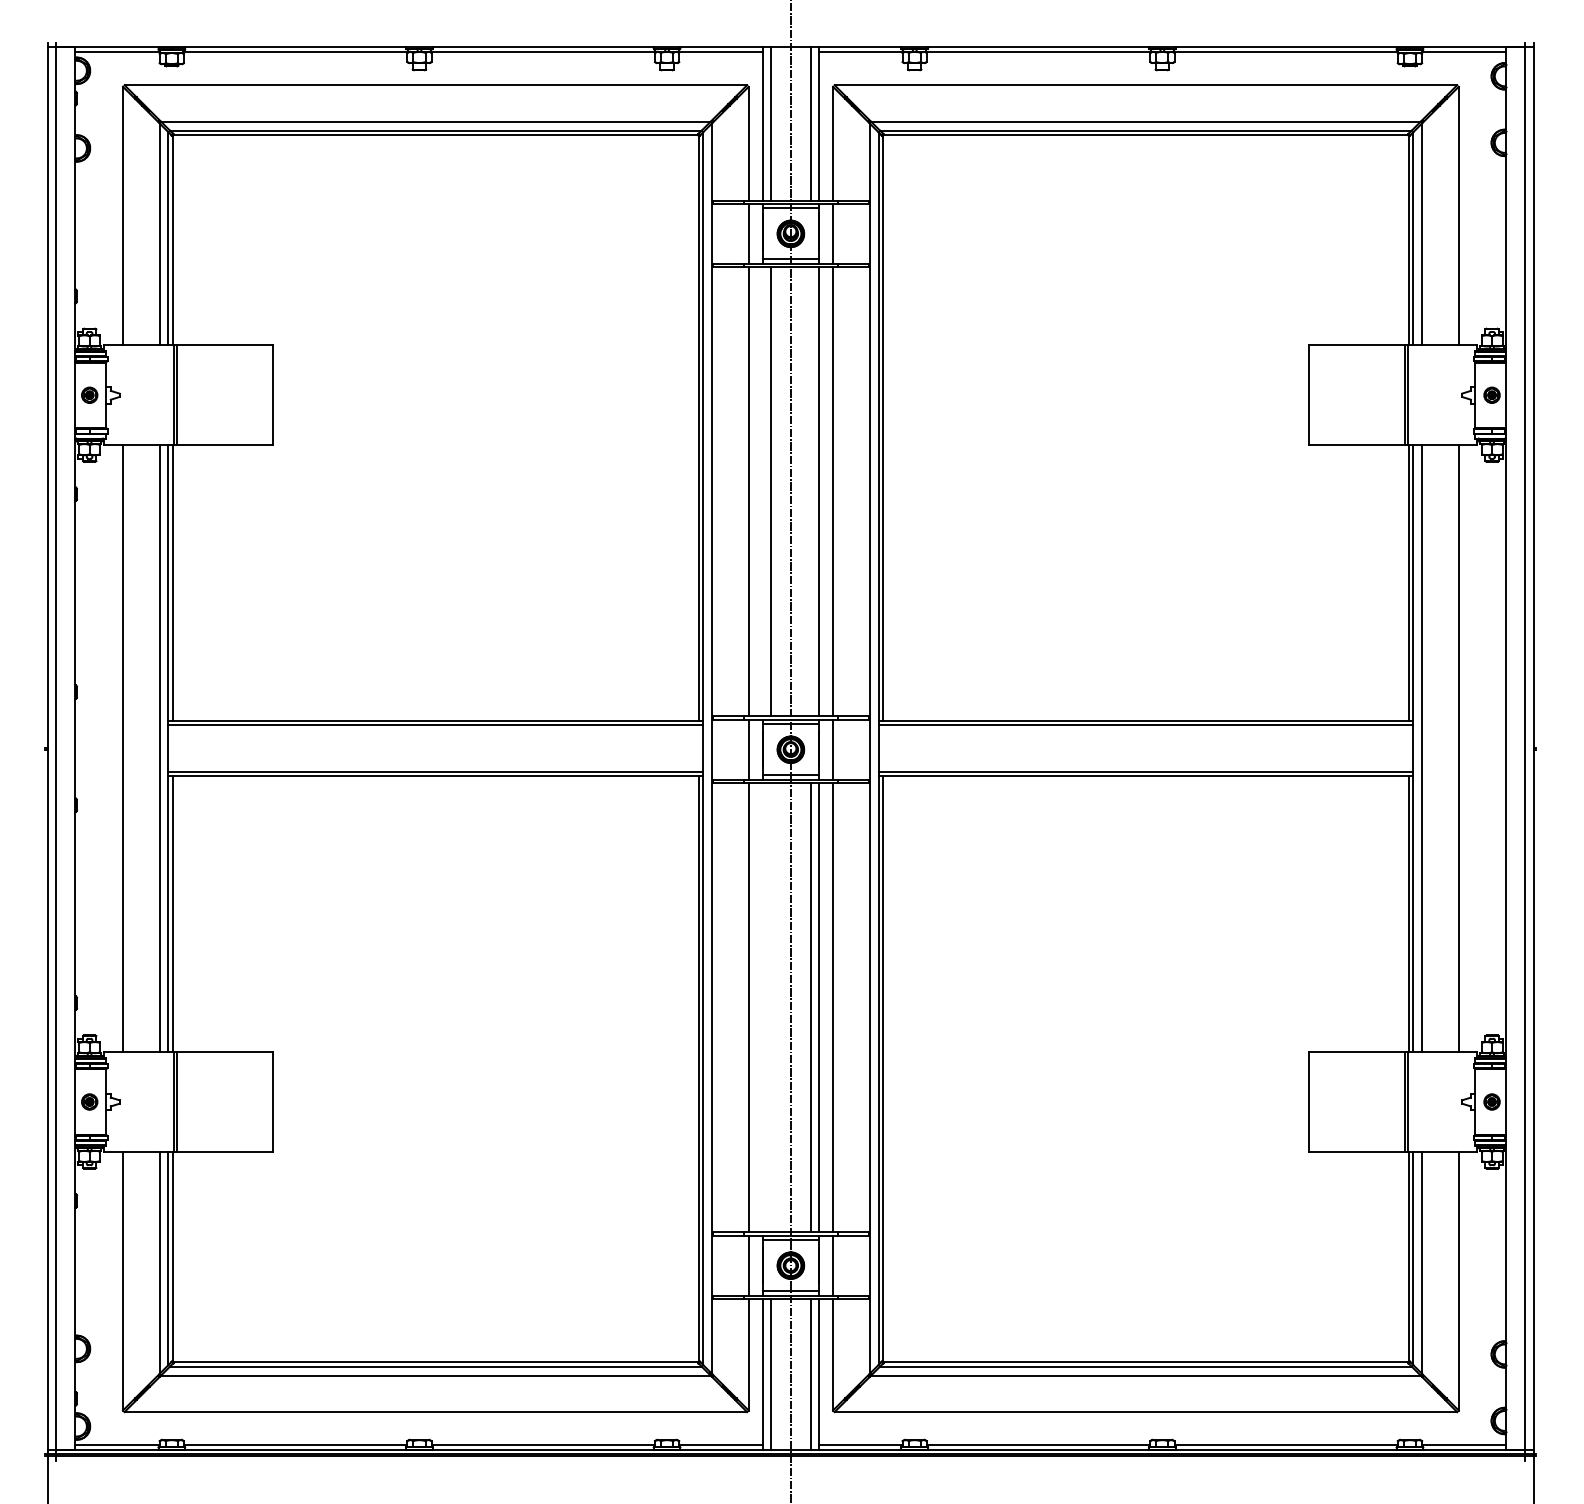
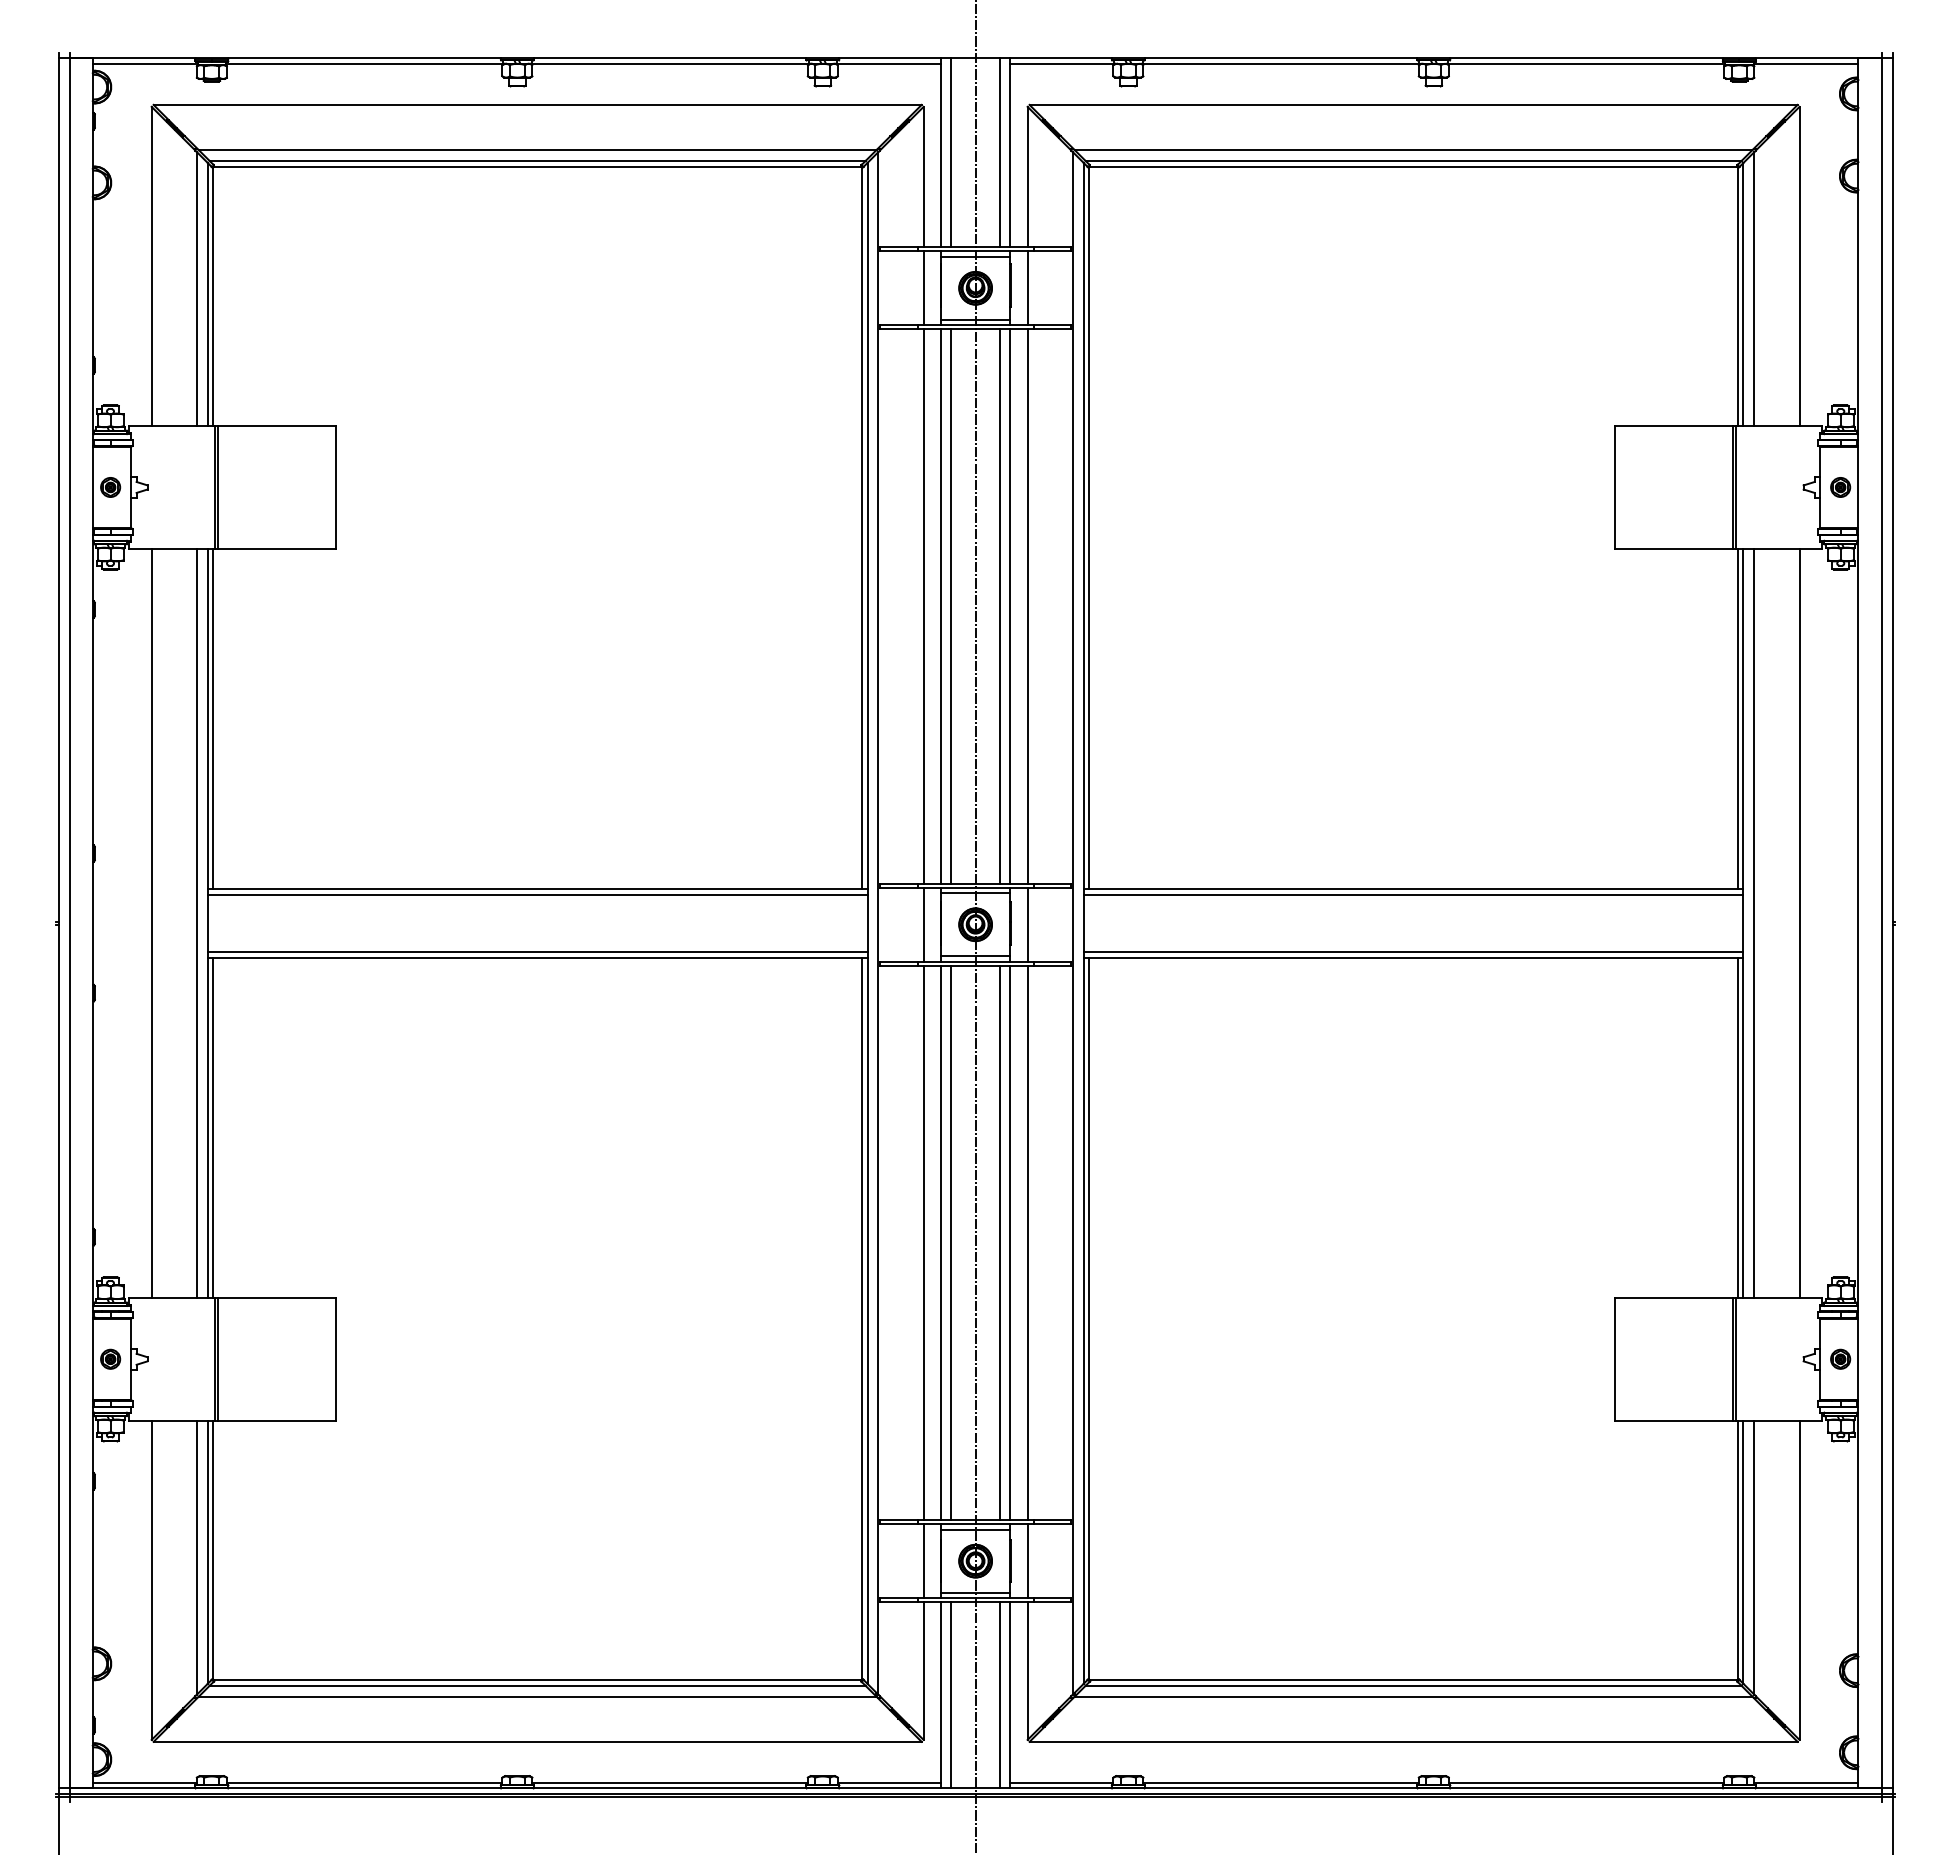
line: (763, 491) -> (941, 606), added
line: (811, 491) -> (1000, 606), added
line: (763, 1007) -> (941, 1242), added
line: (770, 1007) -> (950, 1242), added

